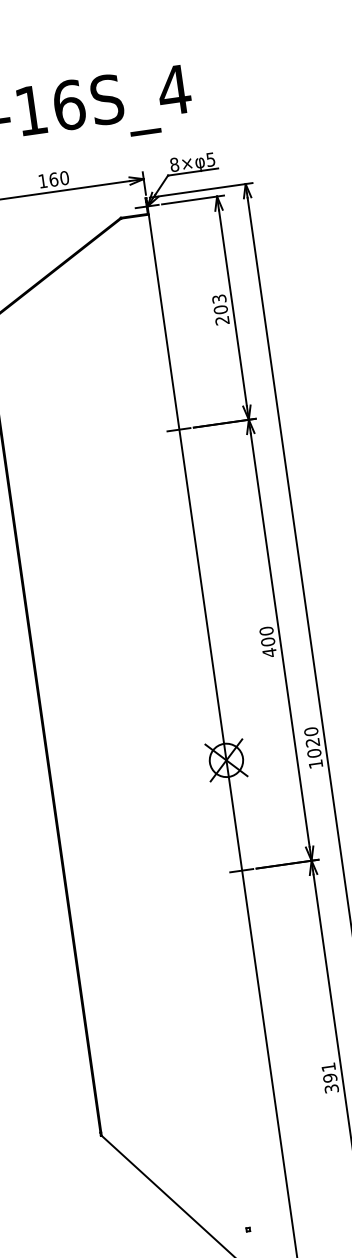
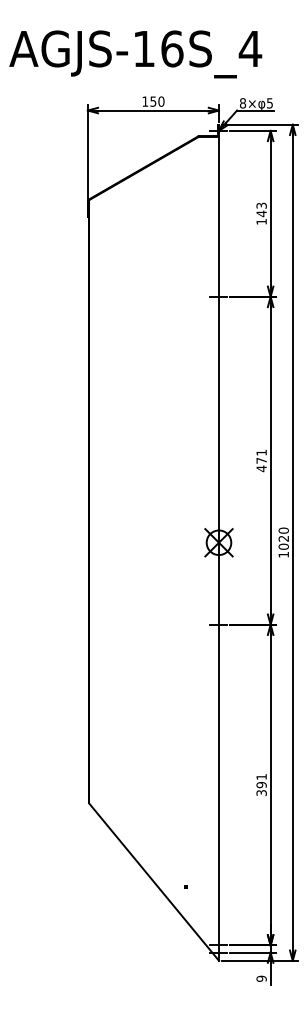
text: (53, 179) -> (153, 101), 160 -> 150
text: (221, 314) -> (261, 217), 203 -> 143
text: (267, 636) -> (261, 456), 400 -> 471

